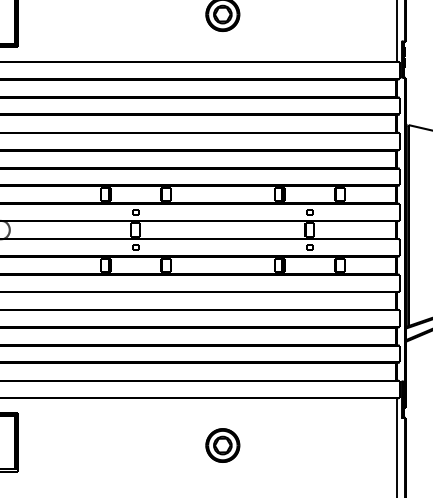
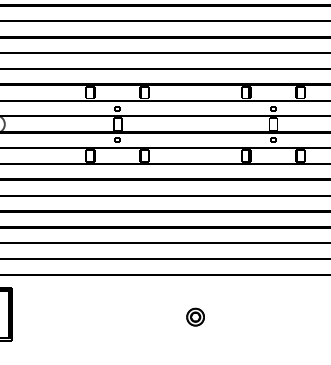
part: (222, 445) -> (195, 317), size x0.6

